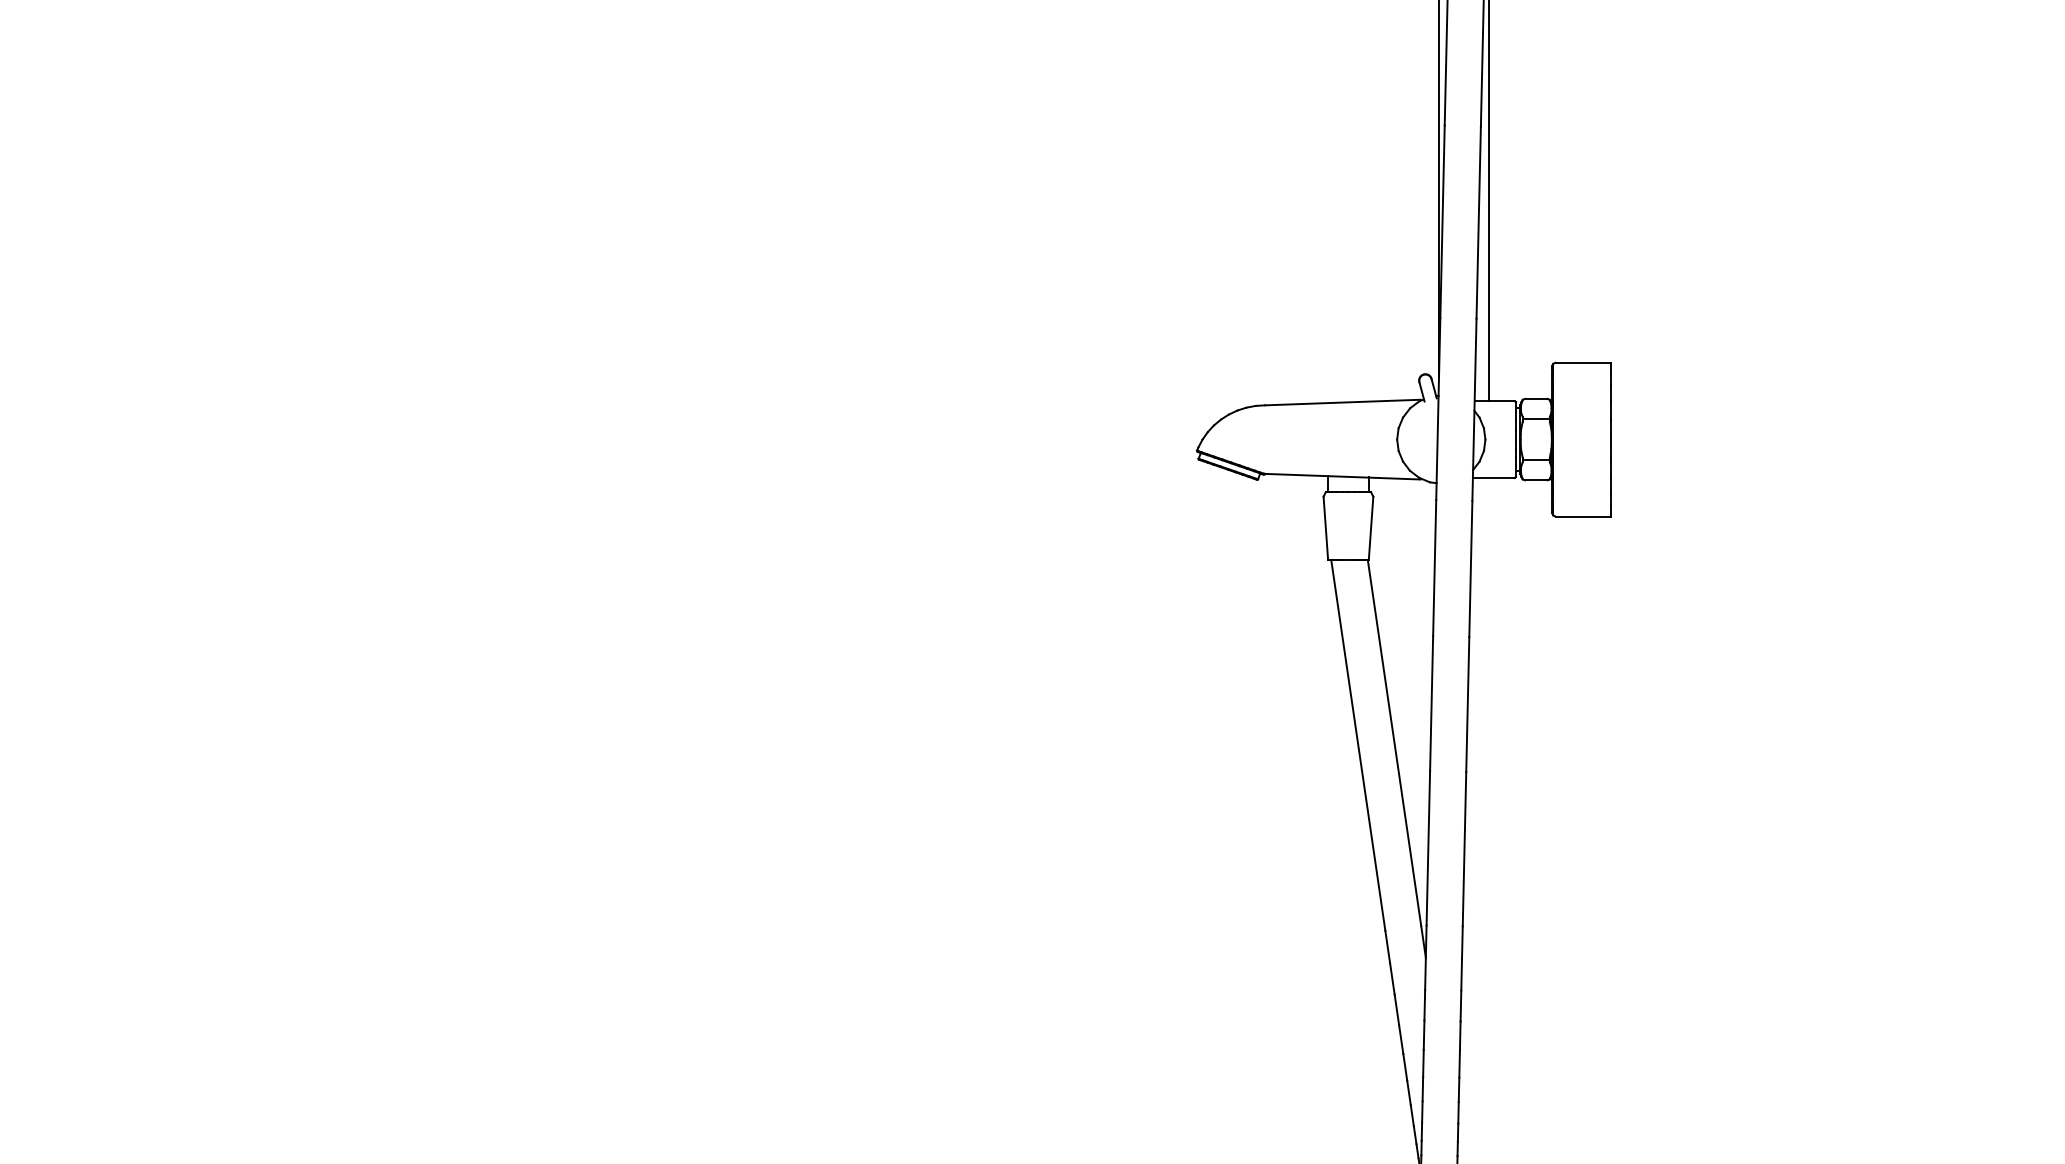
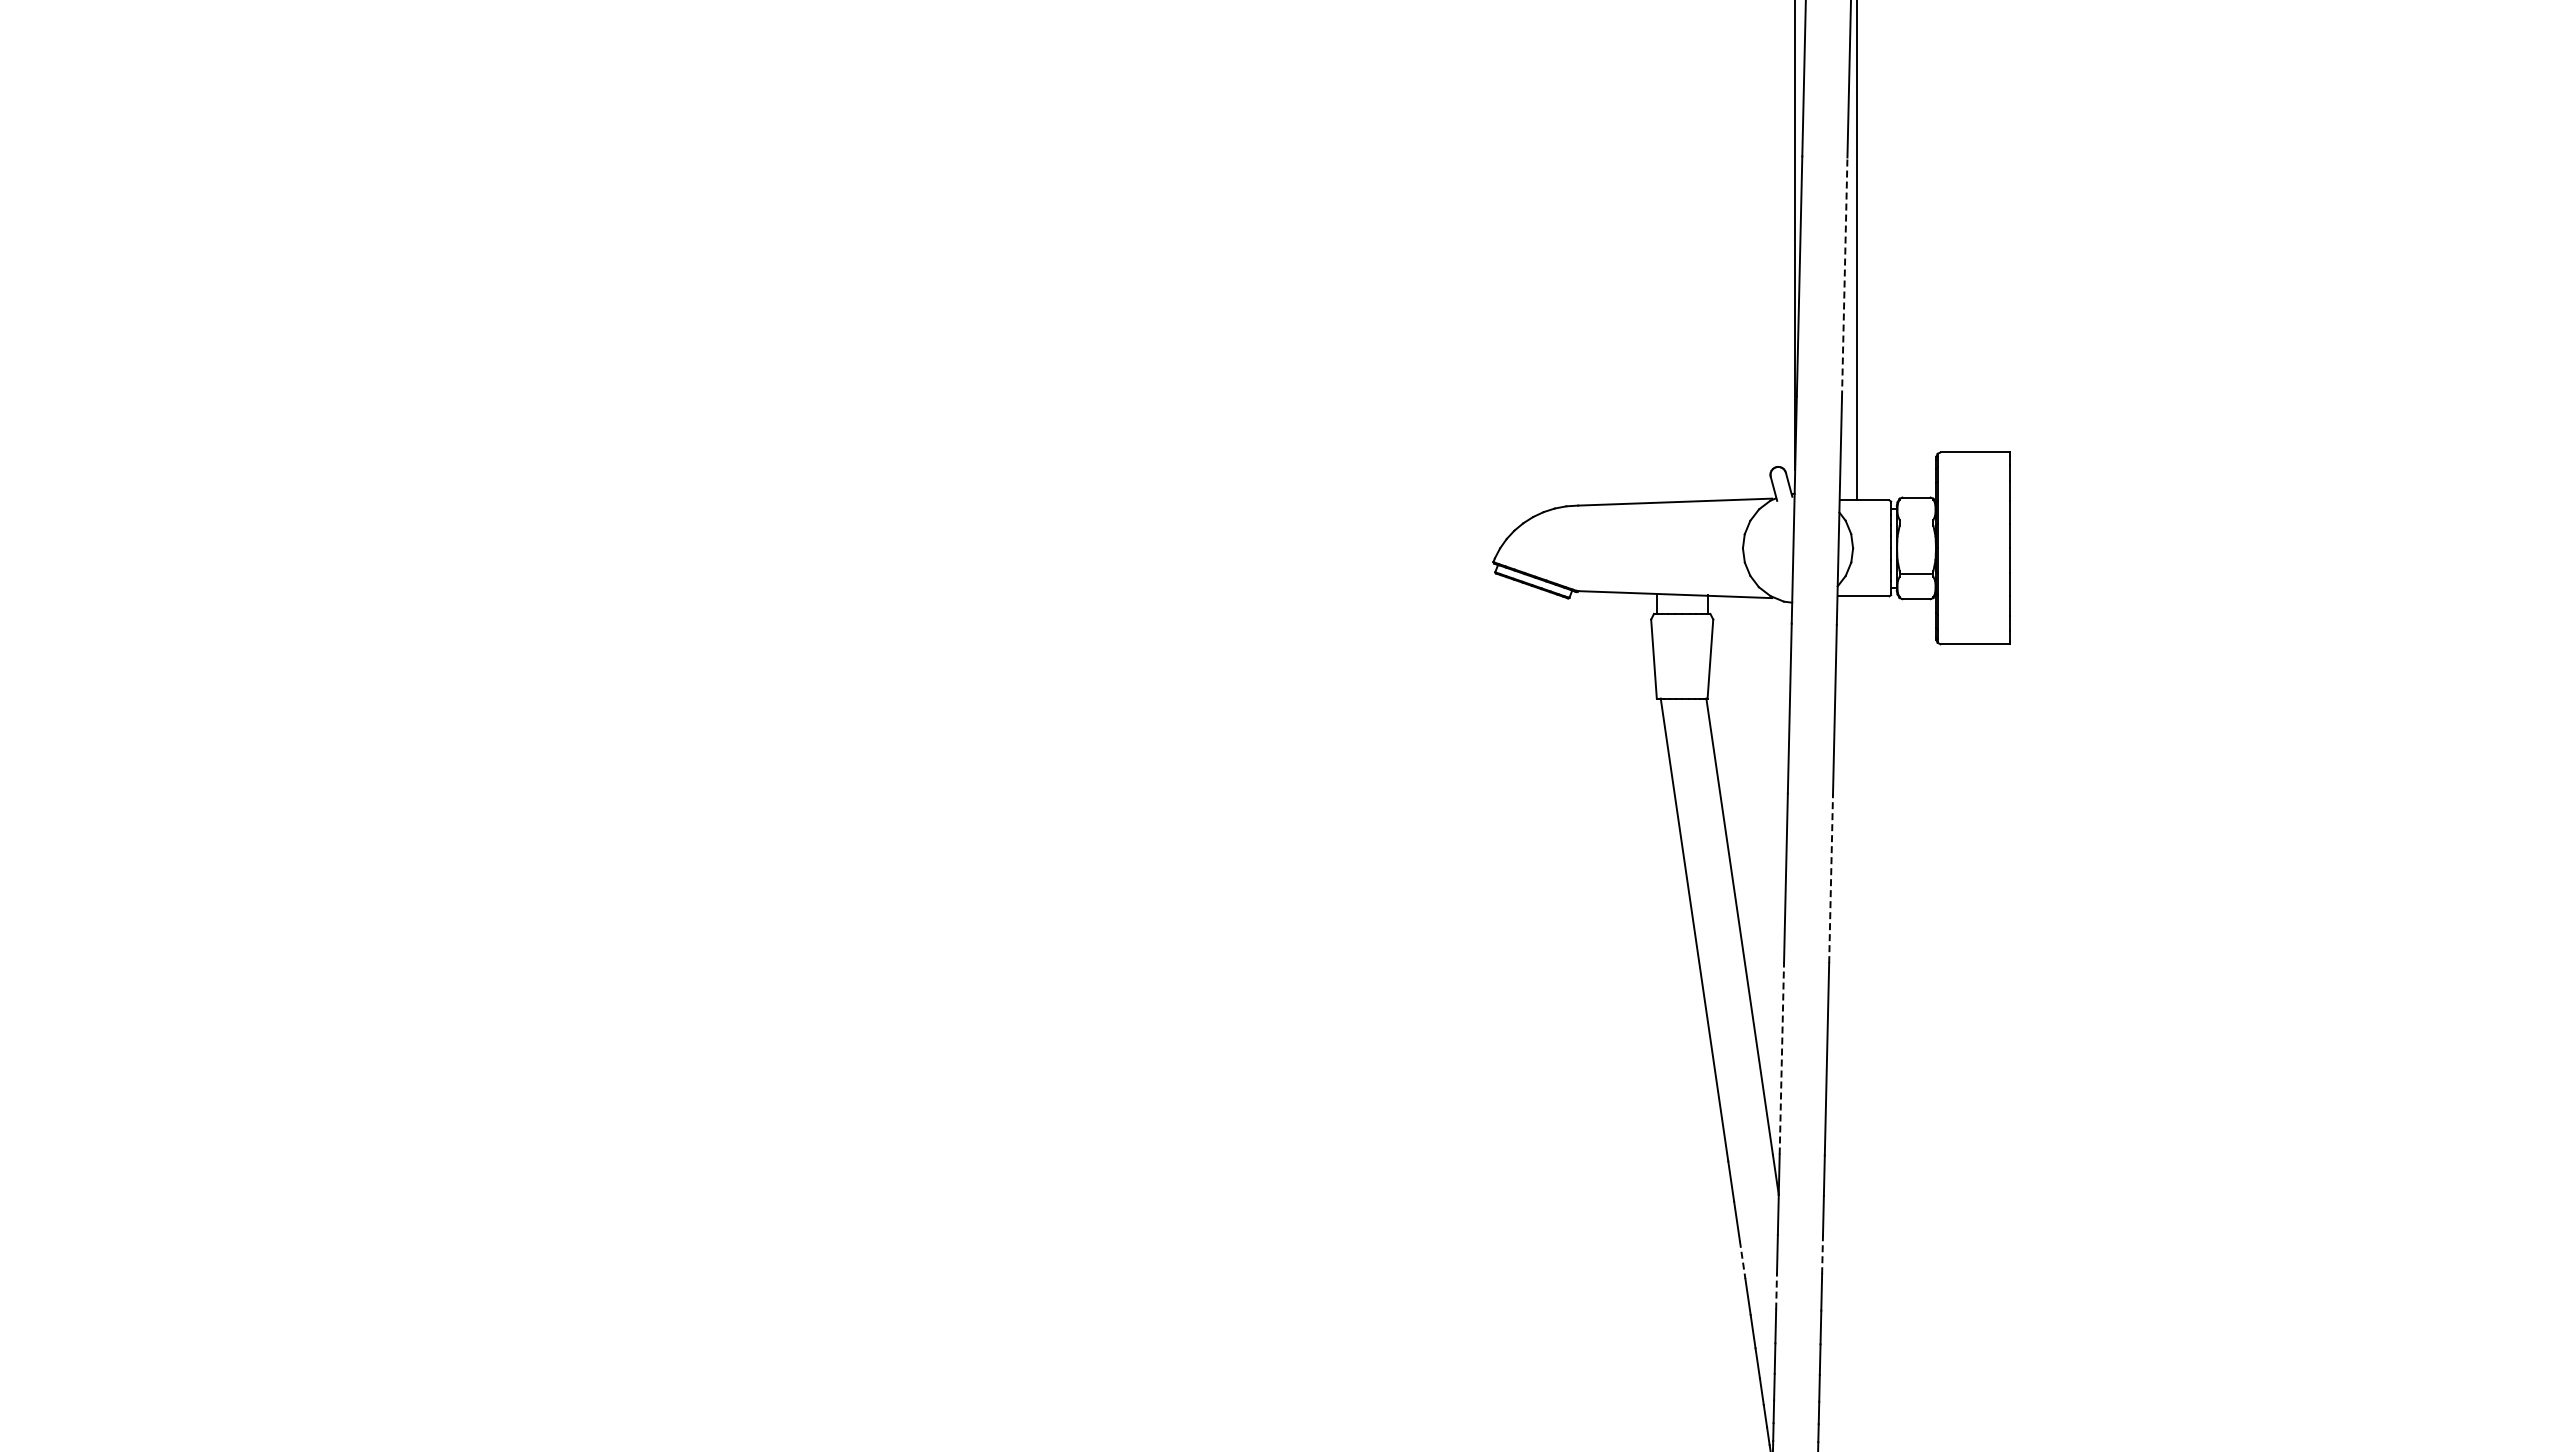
line: (1478, 222) -> (1844, 277), solid -> dashed
line: (1536, 418) -> (1916, 522), removed
line: (1468, 704) -> (1831, 878), solid -> dashed
line: (1428, 847) -> (1781, 1057), solid -> dashed
line: (1460, 1005) -> (1822, 1254), solid -> dashed
line: (1396, 1010) -> (1742, 1260), solid -> dashed
line: (1424, 1034) -> (1776, 1290), solid -> dashed

